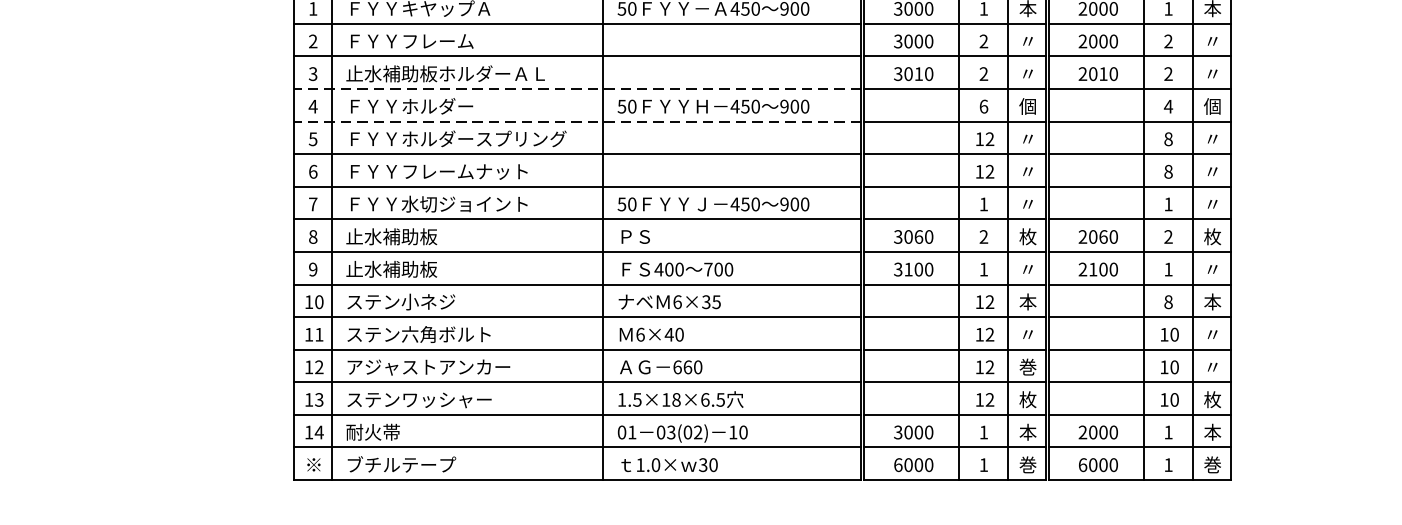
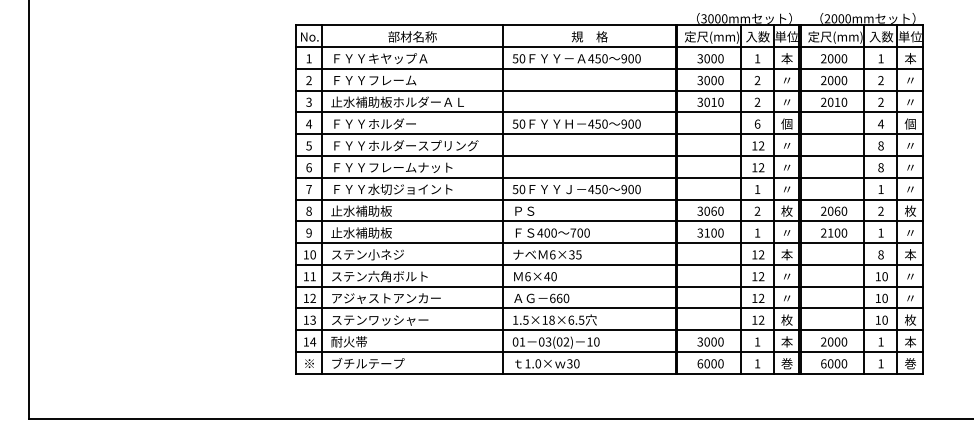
line: (577, 89) -> (485, 112), dashed -> solid
line: (577, 122) -> (485, 134), dashed -> solid
text: (1027, 365) -> (786, 297), 巻 -> 〃

